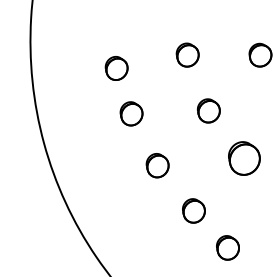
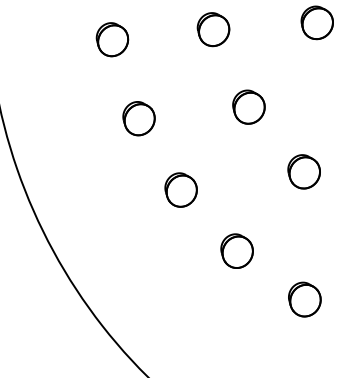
part: (116, 68) -> (112, 39), moved
part: (244, 158) -> (304, 171), size x0.71
part: (227, 247) -> (304, 299), moved

